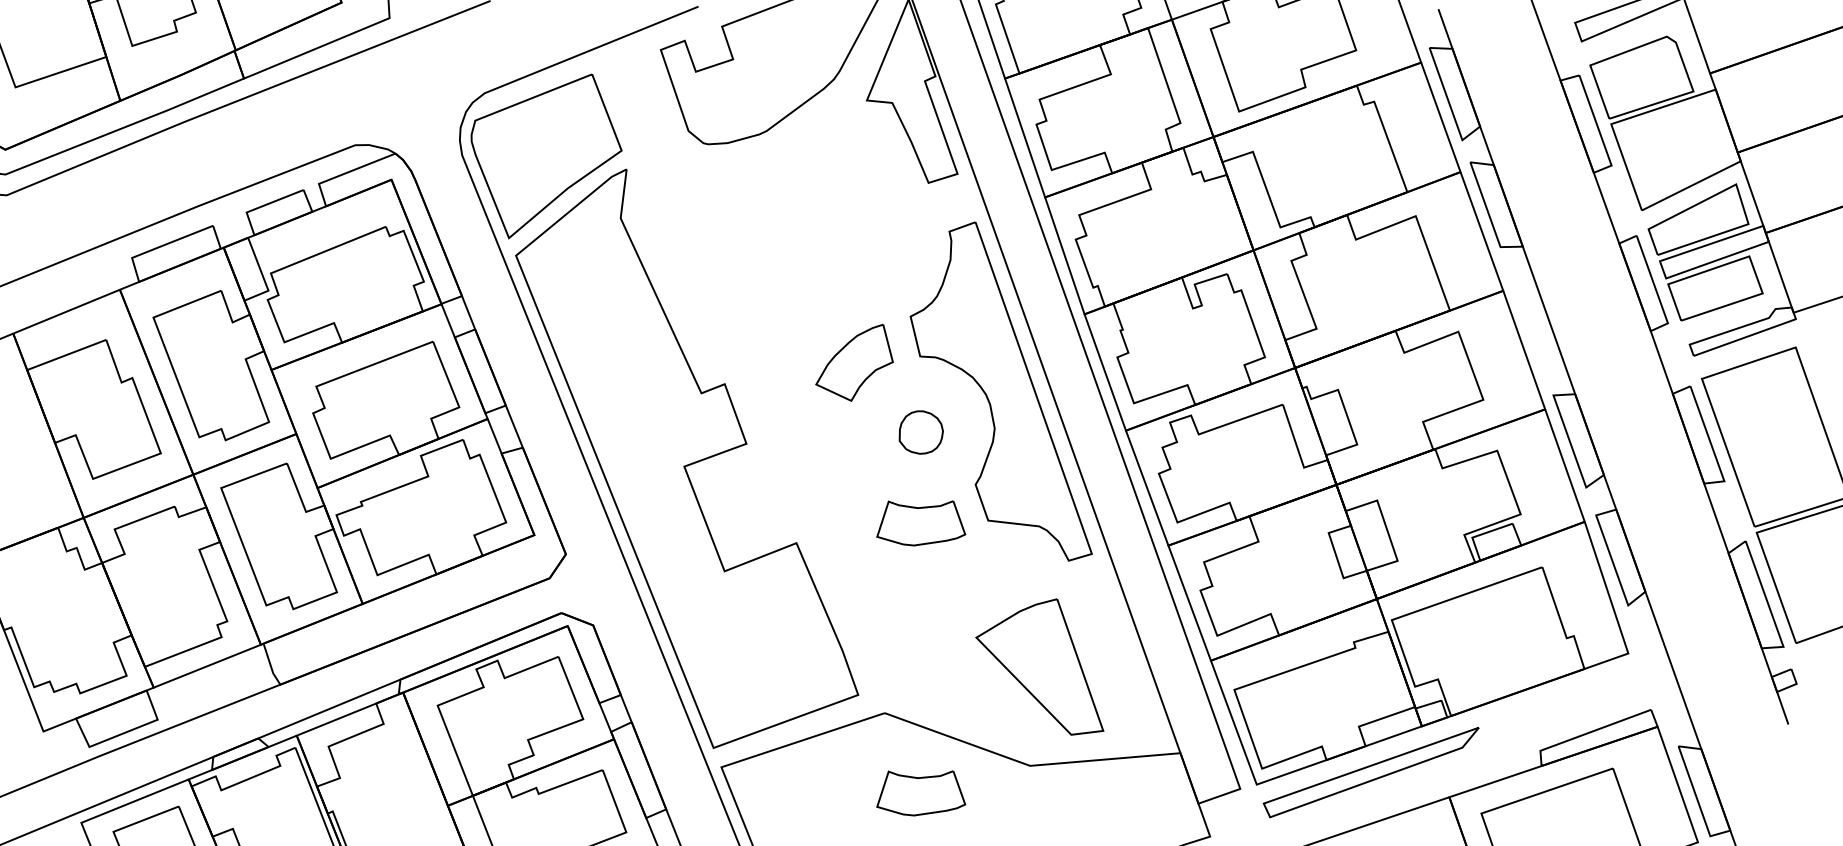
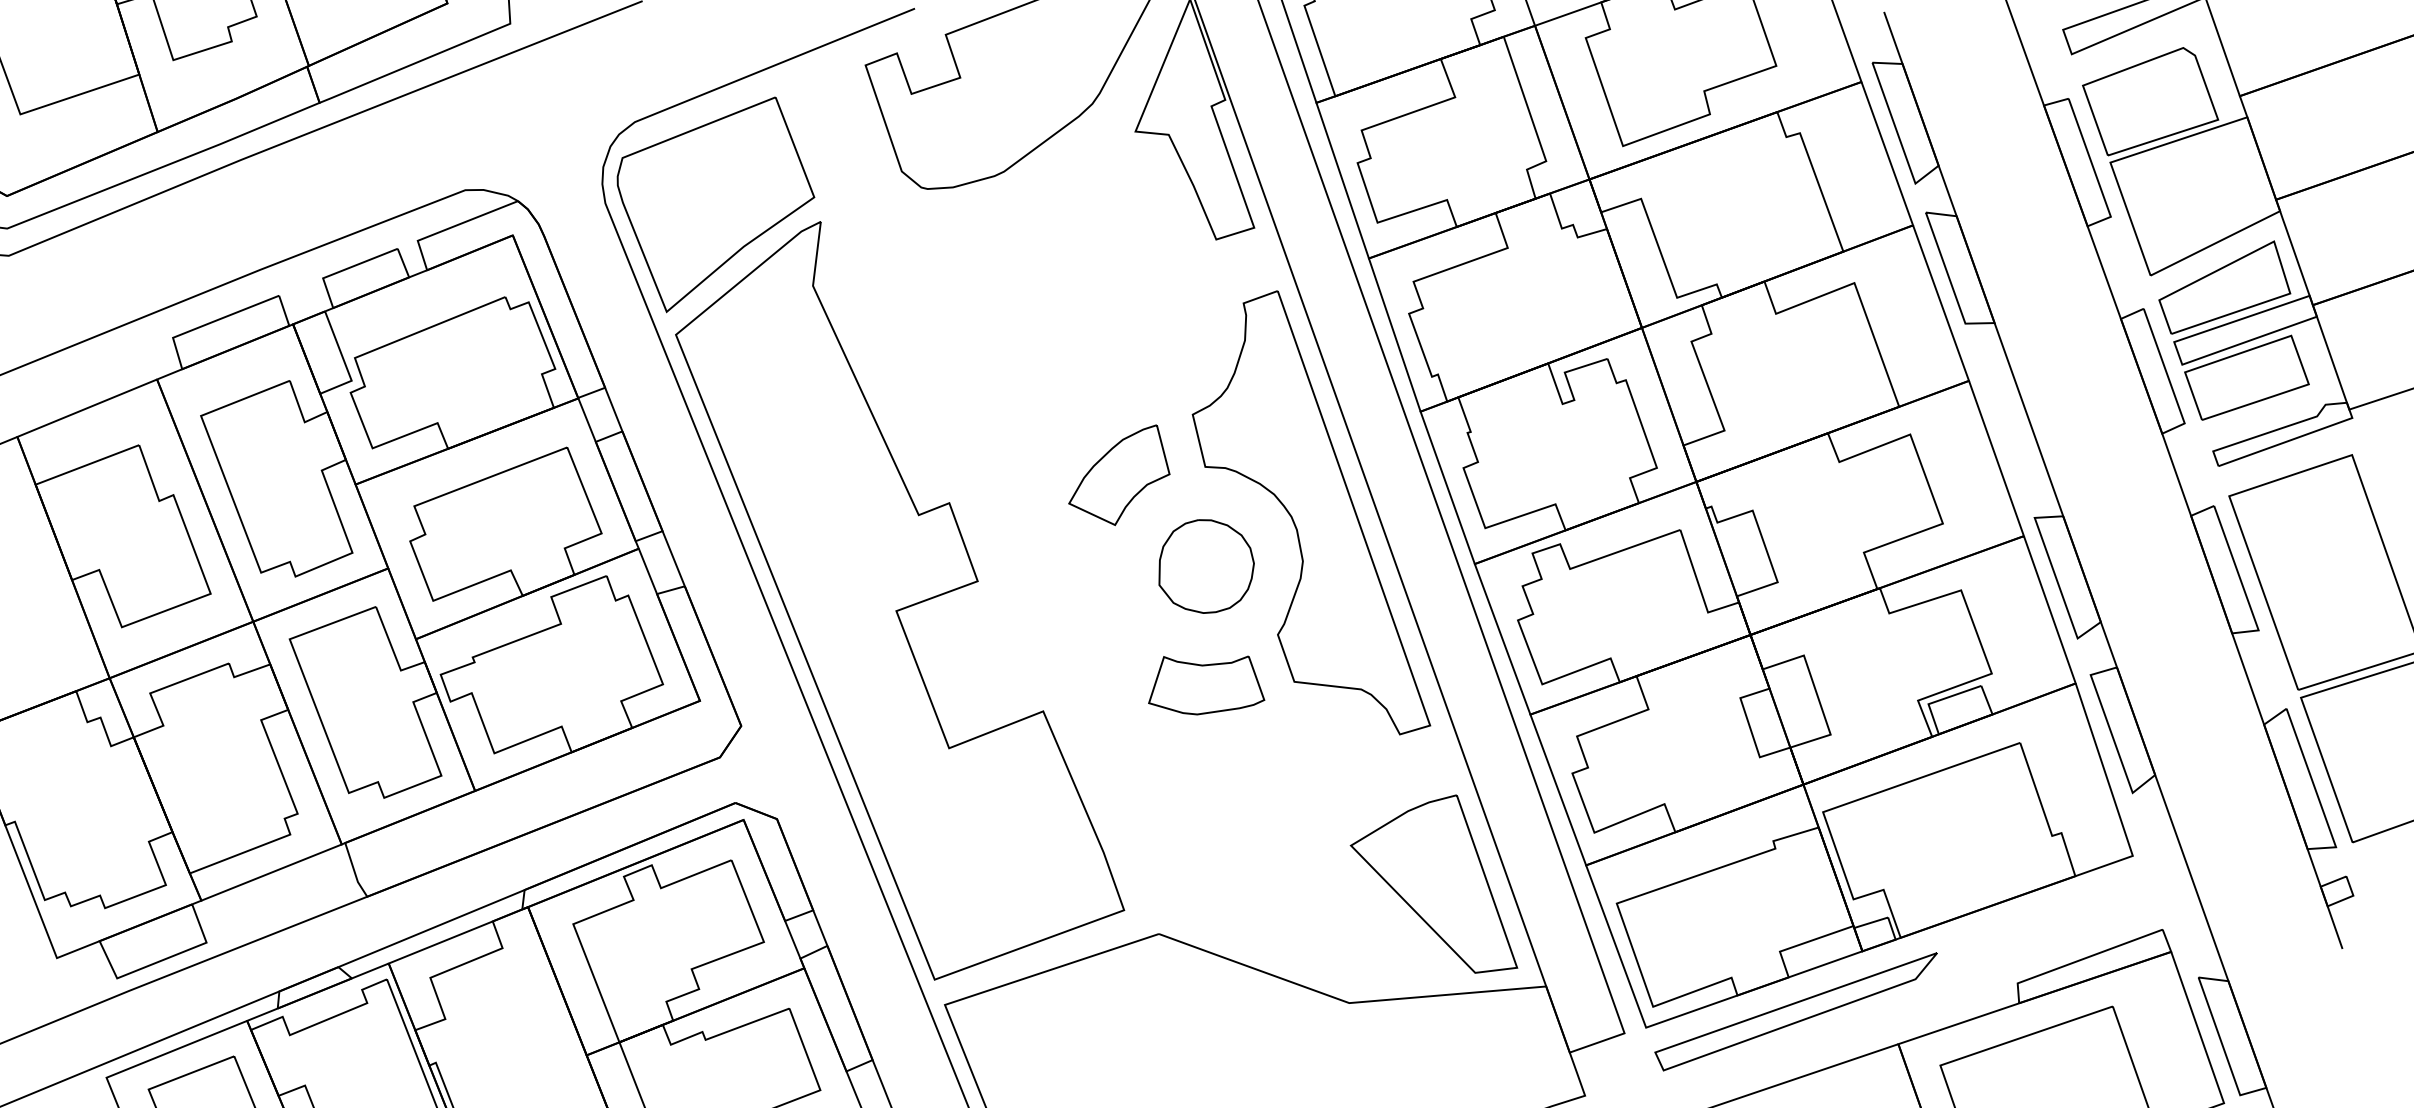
part: (921, 432) -> (1207, 566), size x1.67
part: (1039, 666) -> (1433, 883), moved
part: (921, 793) -> (1207, 1039), removed

